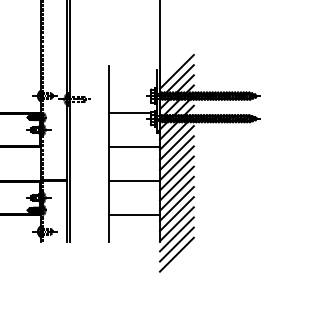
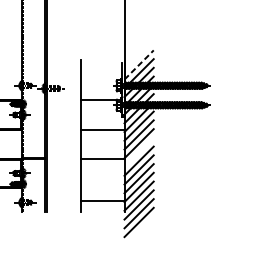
line: (176, 71) -> (138, 64), solid -> dashed
line: (176, 173) -> (138, 152), removed
line: (134, 214) -> (102, 200), moved

